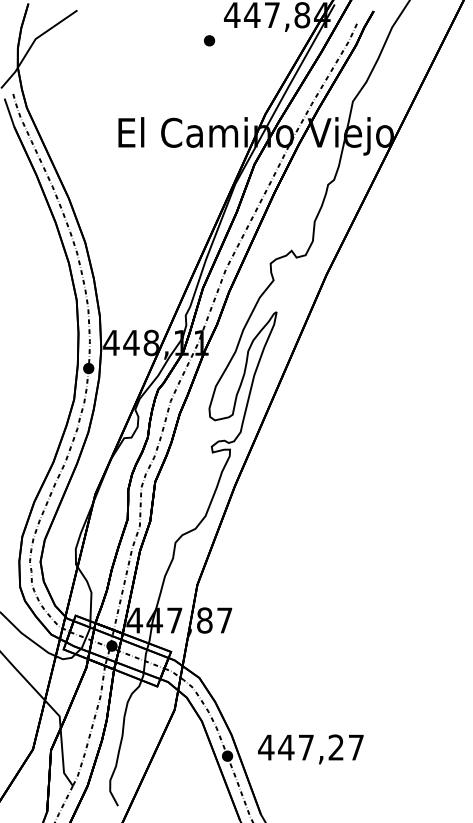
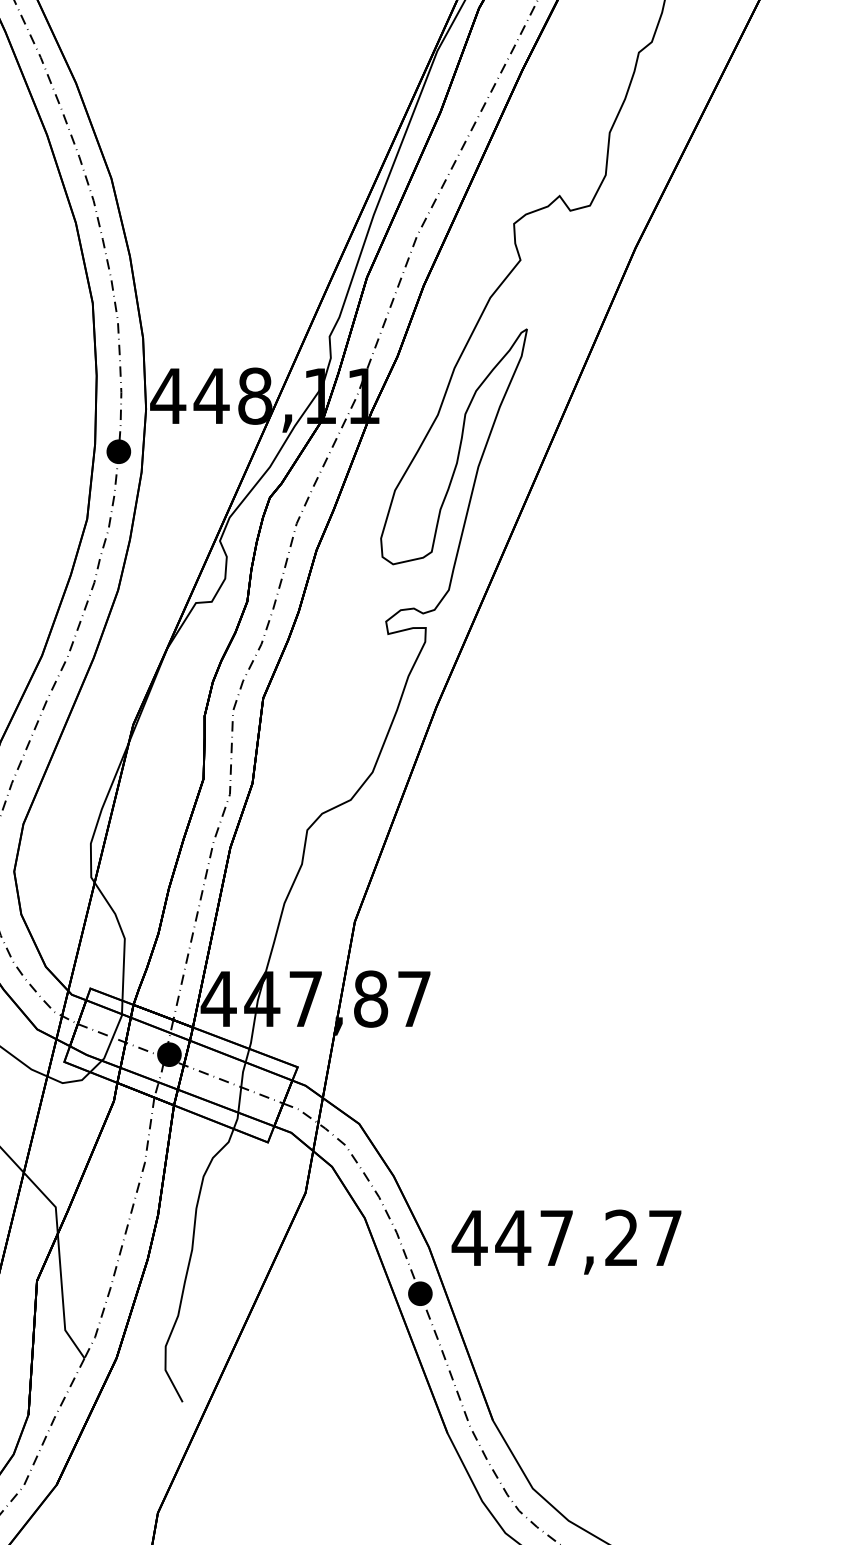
text: (310, 749) -> (565, 1242), moved

